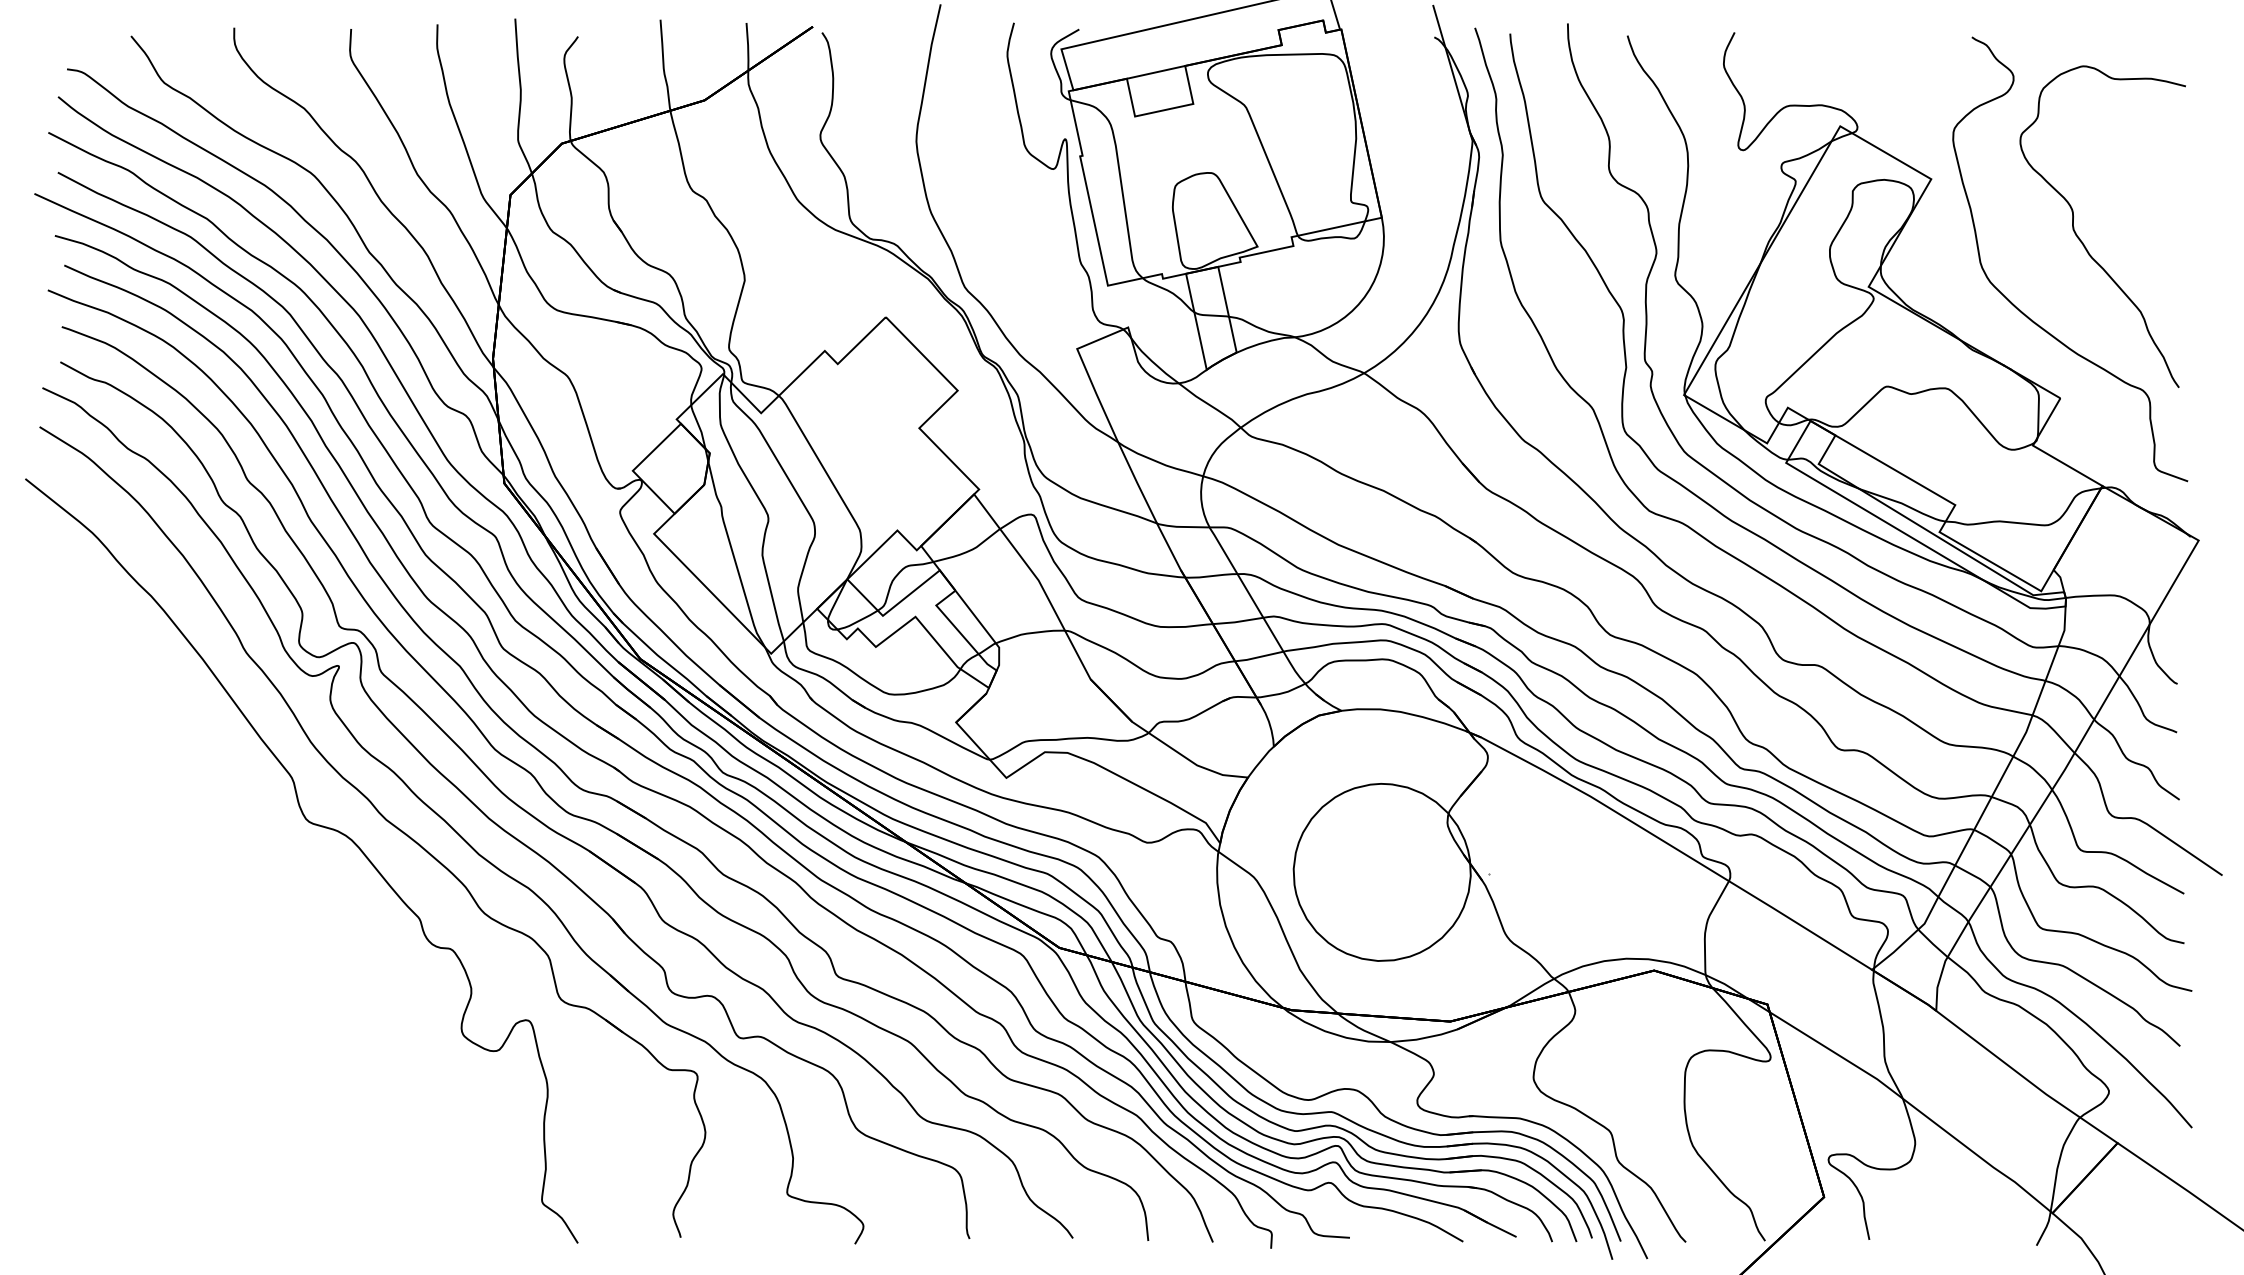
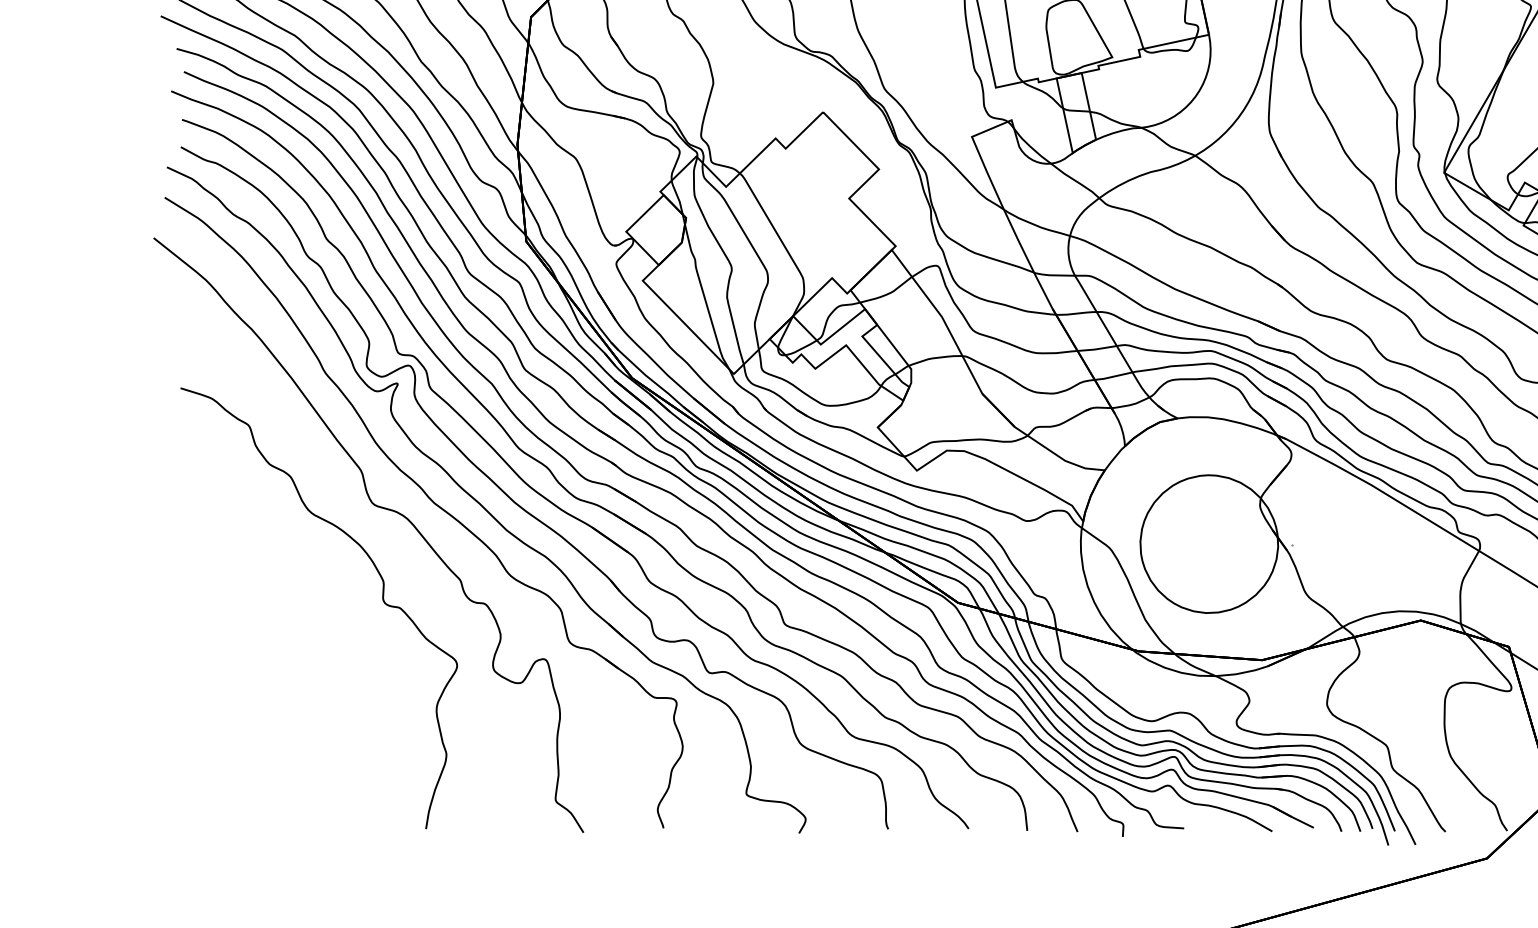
curve: (319, 944) -> (382, 600), added

